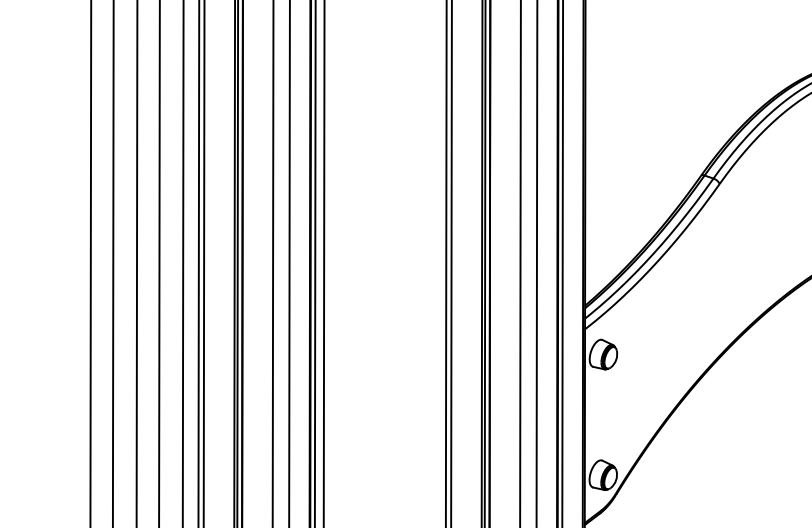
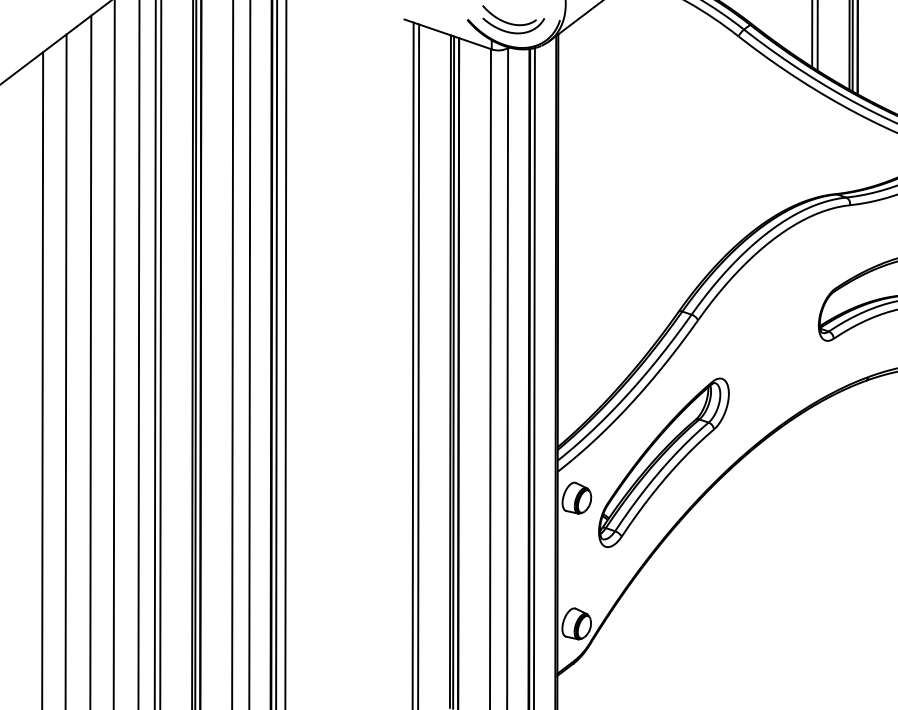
part: (686, 320) -> (663, 462), added

